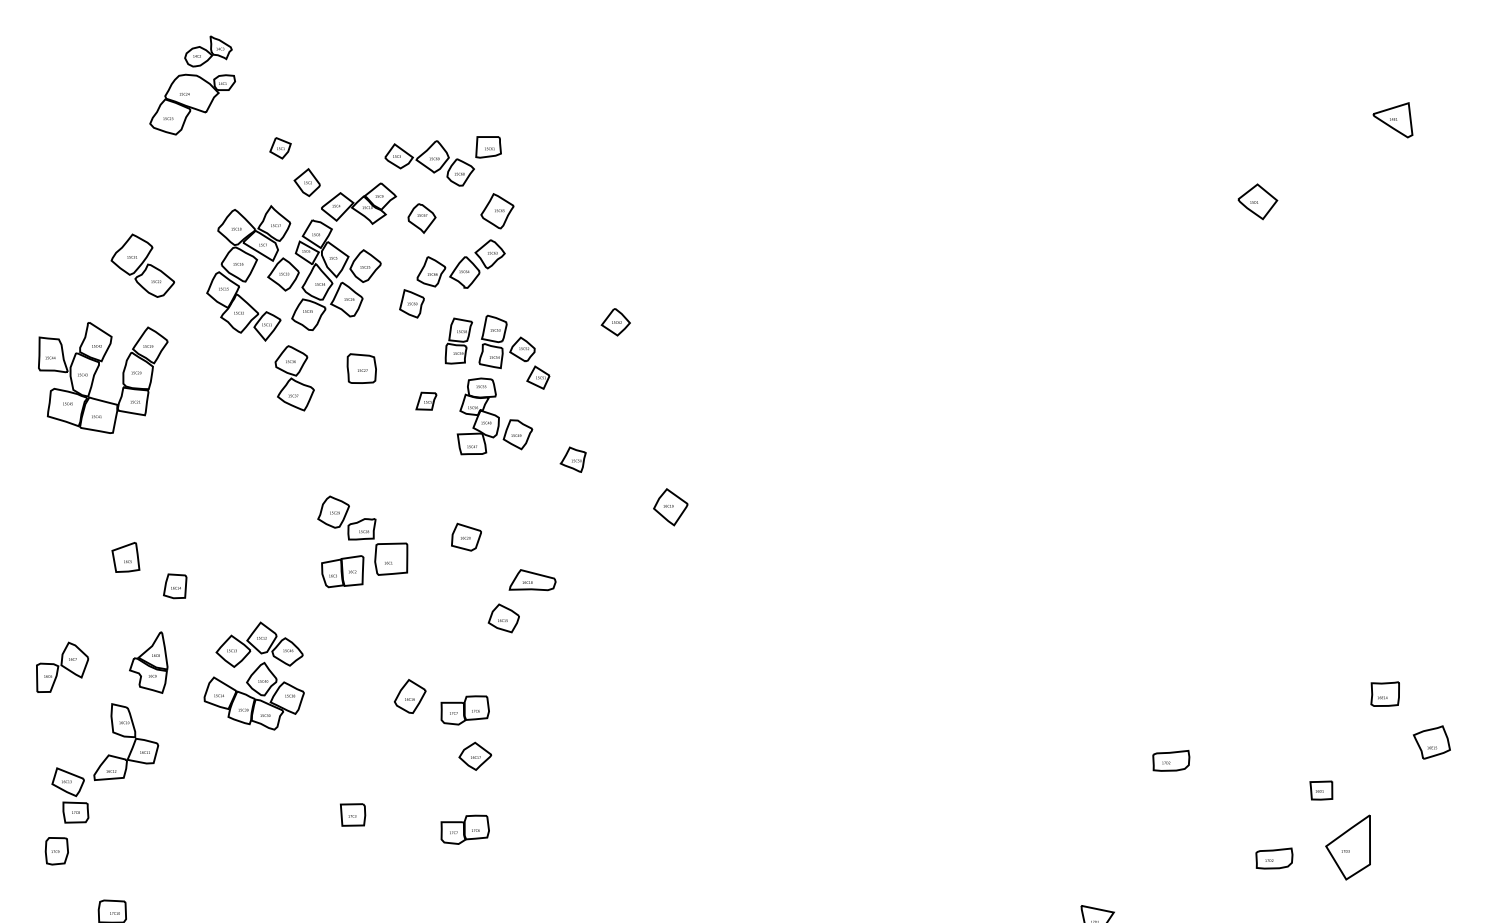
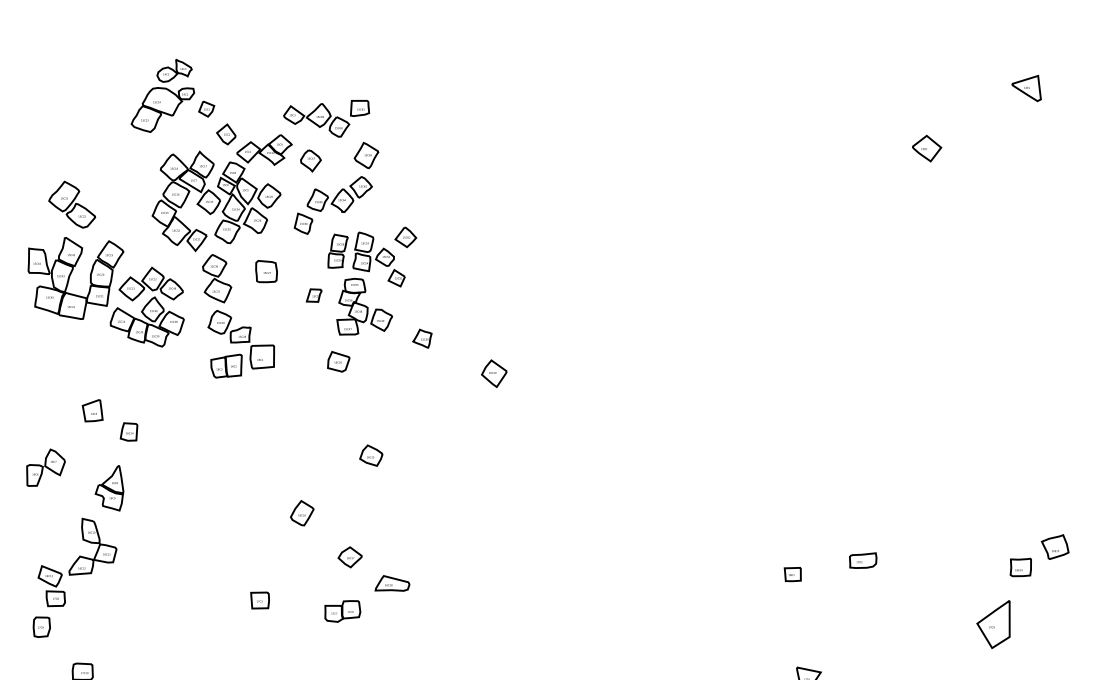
part: (192, 84) -> (162, 95), moved
part: (143, 265) -> (72, 204), moved
part: (615, 322) -> (405, 237), moved
part: (466, 536) -> (338, 361), moved
part: (361, 542) -> (240, 344), moved
part: (532, 580) -> (392, 583), moved
part: (61, 667) -> (45, 467), moved
part: (253, 675) -> (146, 306), moved
part: (1384, 694) -> (1020, 567), moved
part: (464, 710) -> (342, 523), removed
part: (1320, 790) -> (792, 574), moved
part: (1274, 858) -> (939, 632), removed

